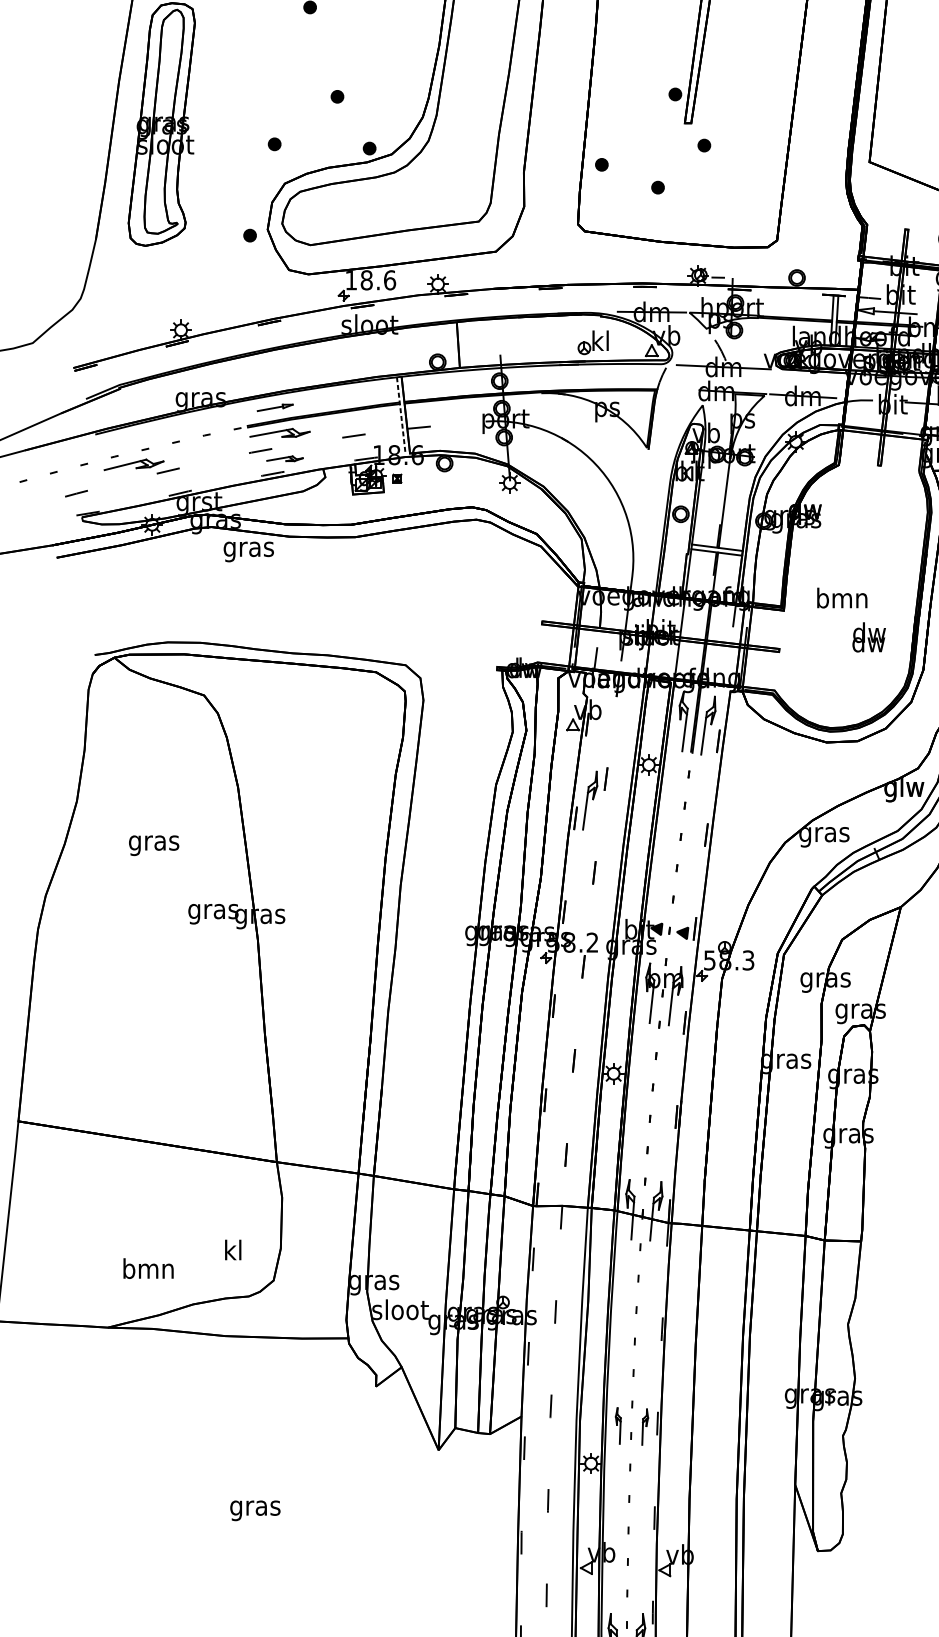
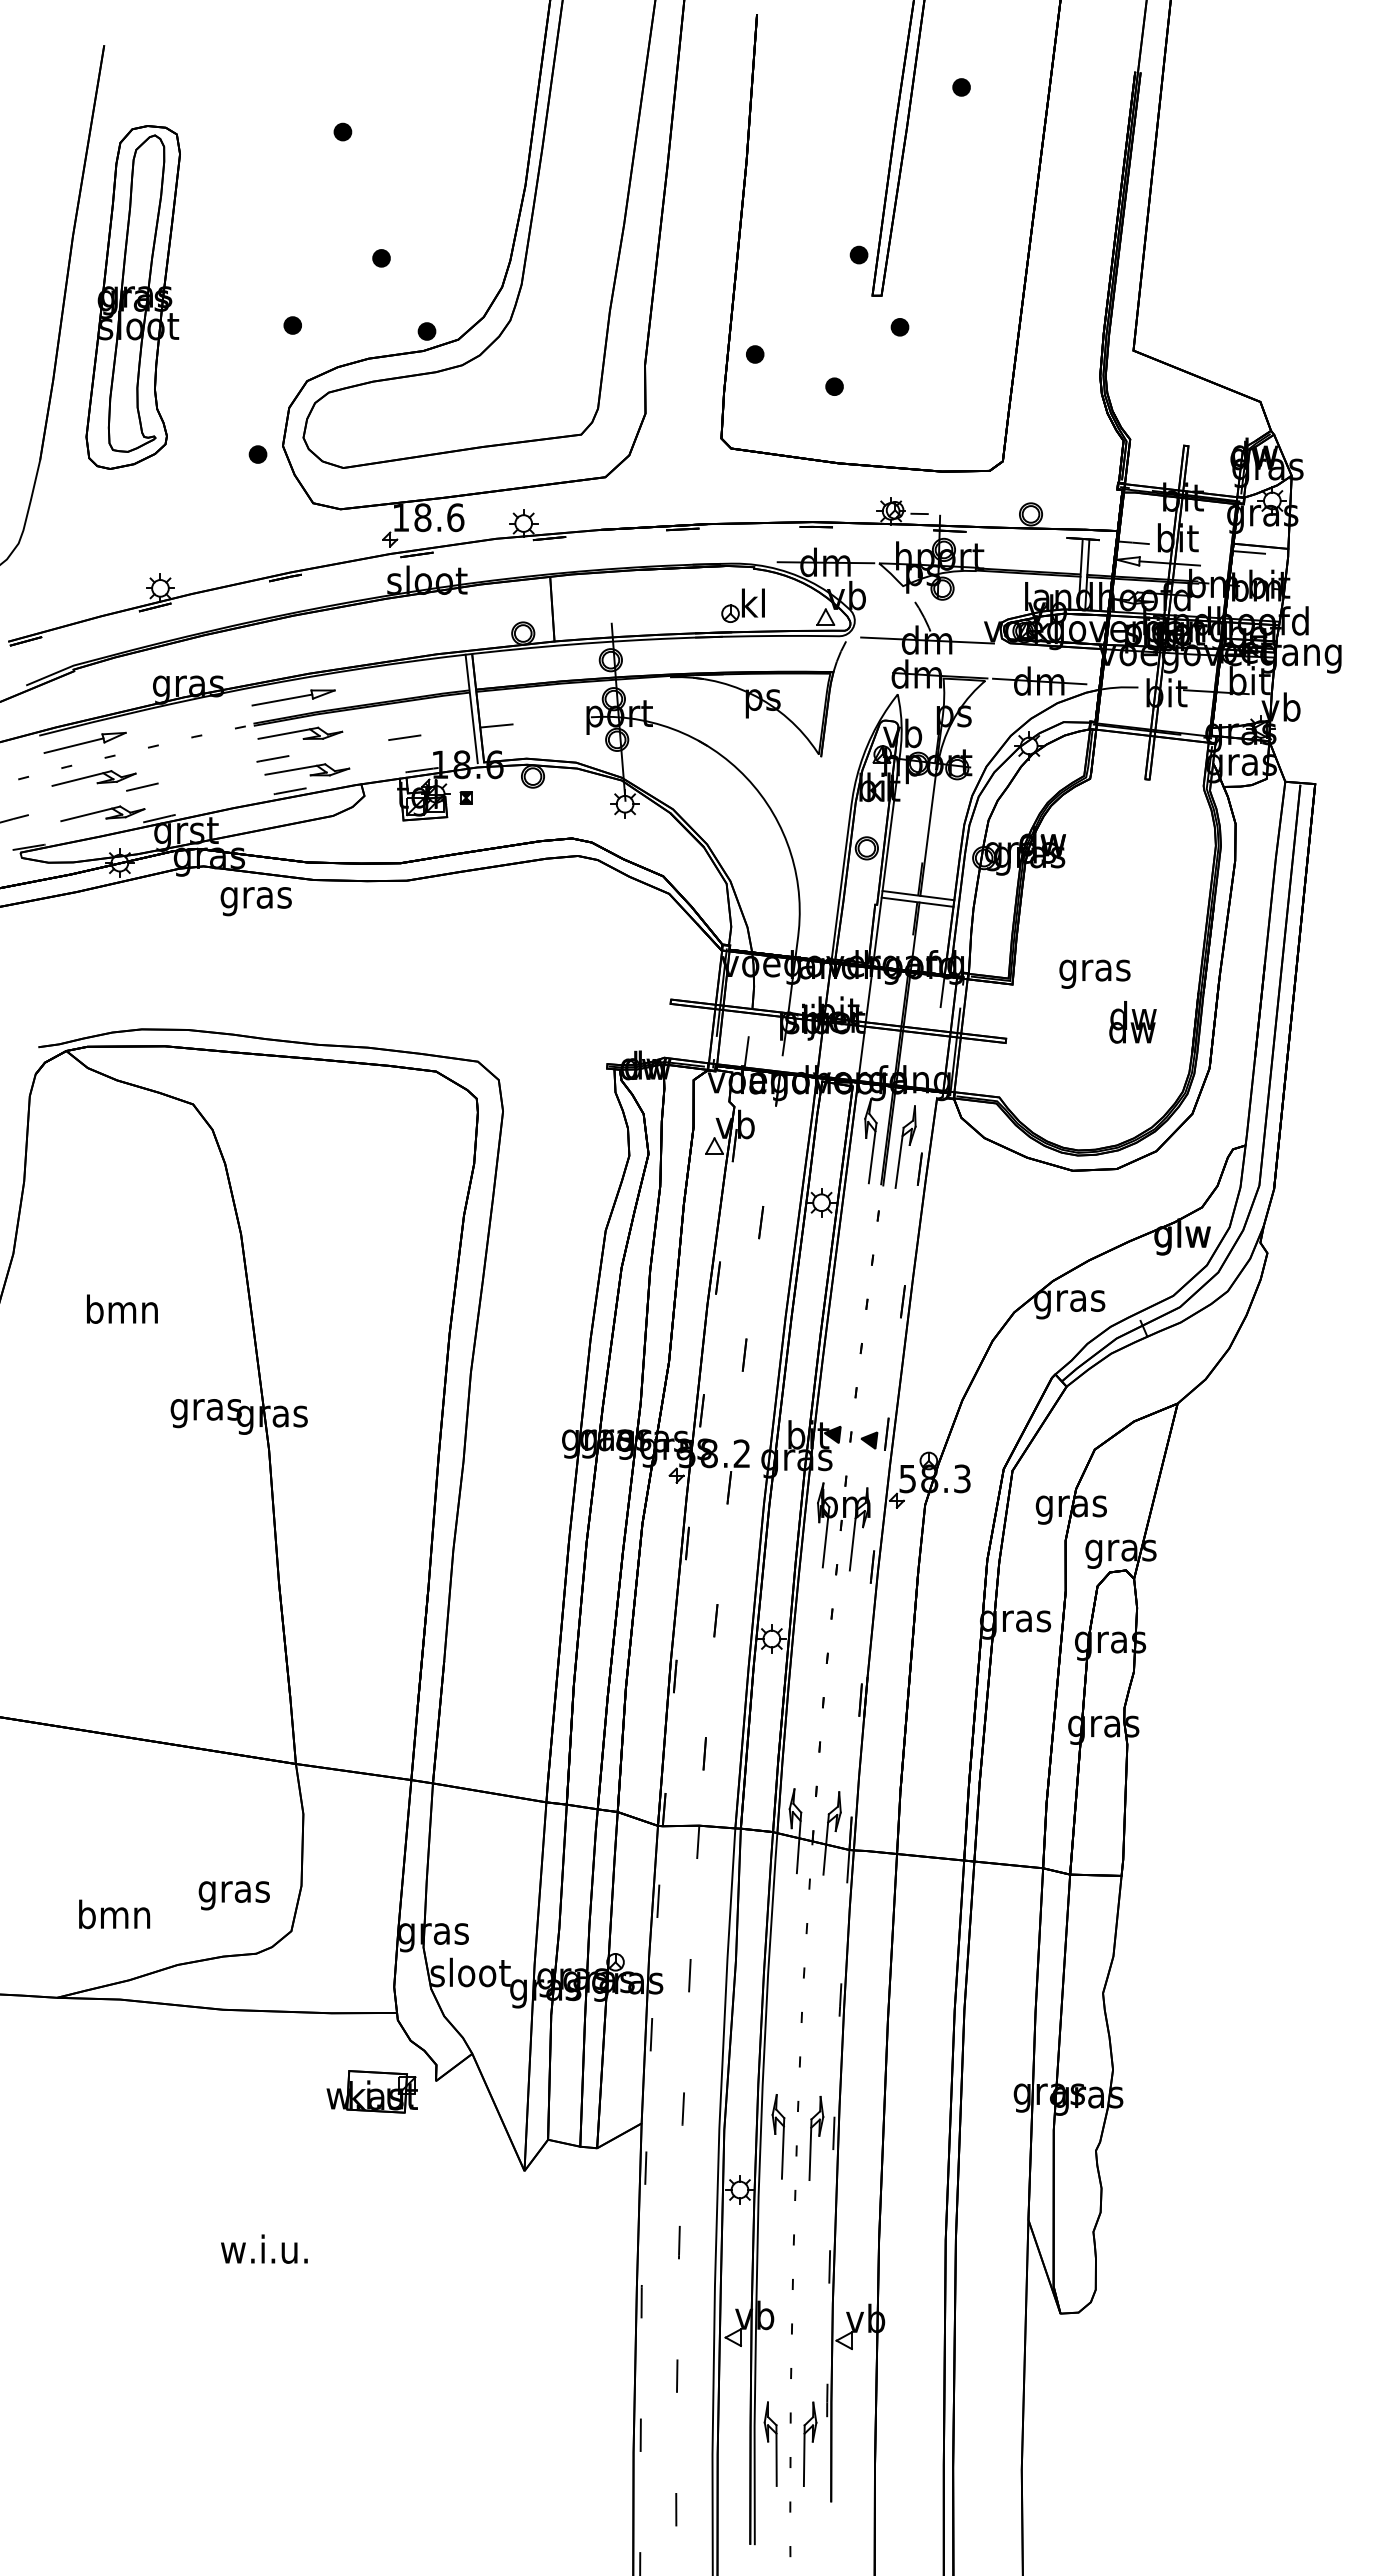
part: (275, 407) -> (293, 697), size x1.67
line: (401, 415) -> (471, 708), dashed -> solid
part: (127, 439) -> (84, 742), added
part: (285, 458) -> (307, 769), size x1.67
part: (140, 489) -> (102, 813), added
text: (841, 600) -> (1094, 970), bmn -> gras
part: (590, 800) -> (738, 1252), removed
text: (153, 842) -> (121, 1312), gras -> bmn
text: (232, 1252) -> (233, 1891), kl -> gras
part: (330, 1393) -> (371, 2091), added
part: (618, 1425) -> (778, 2136), size x1.67
part: (645, 1427) -> (816, 2138), size x1.67
text: (254, 1507) -> (264, 2252), gras -> w.i.u.

